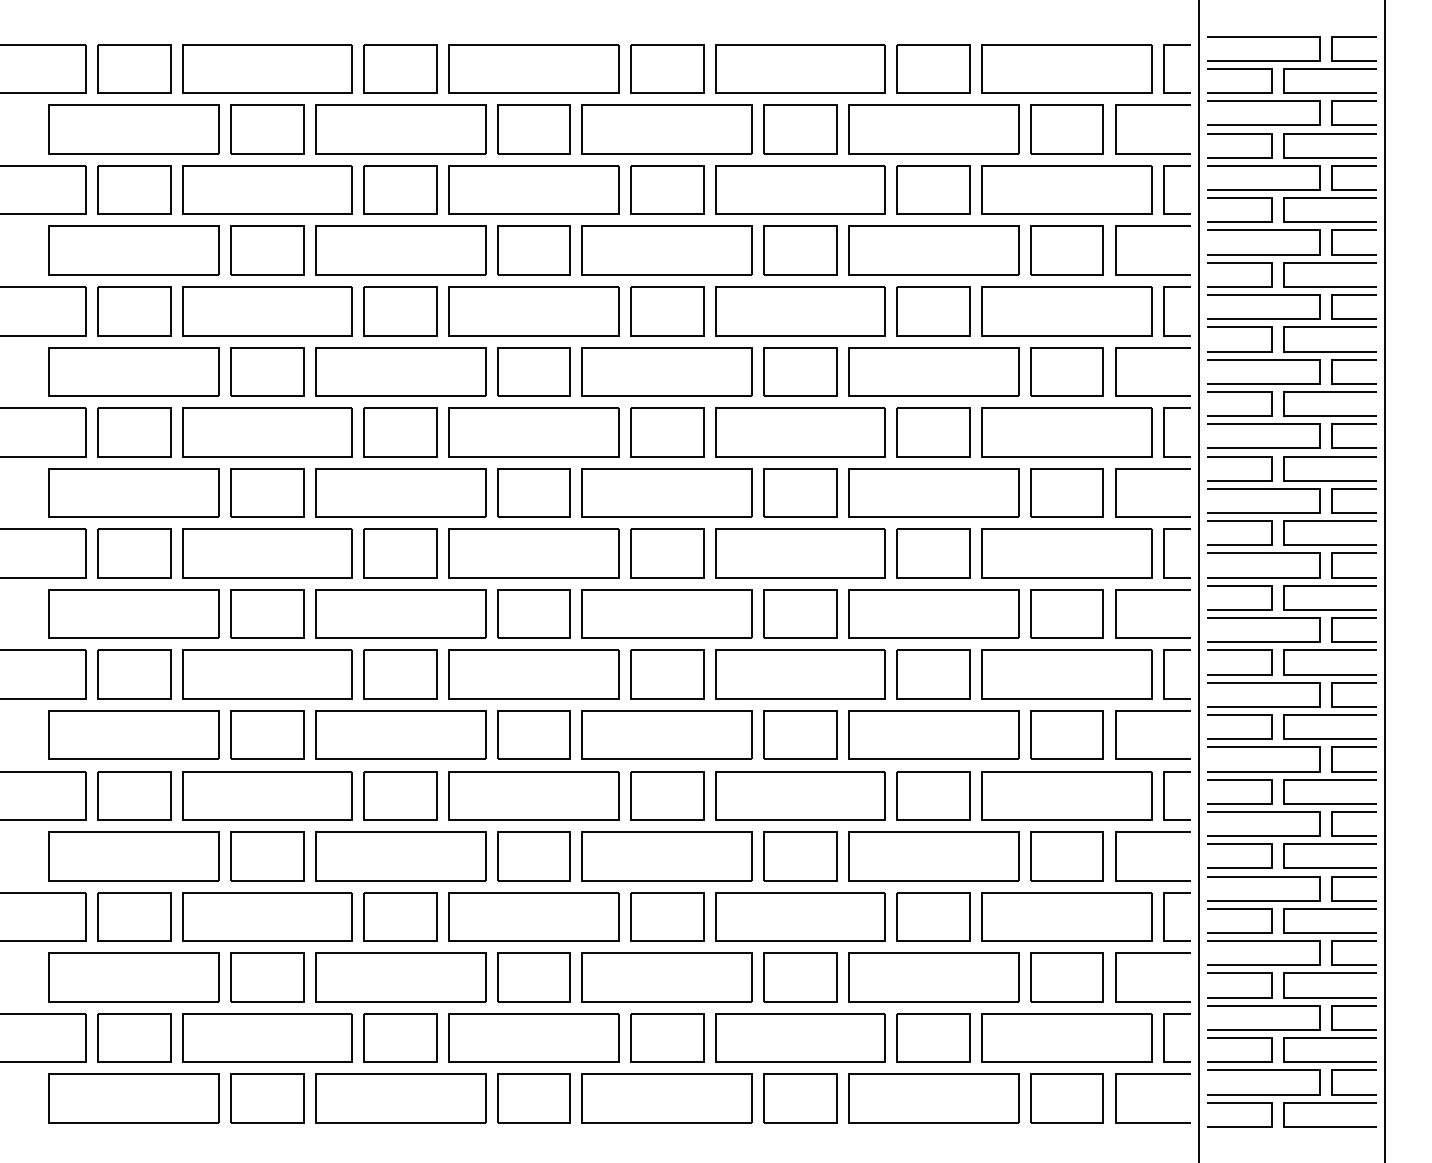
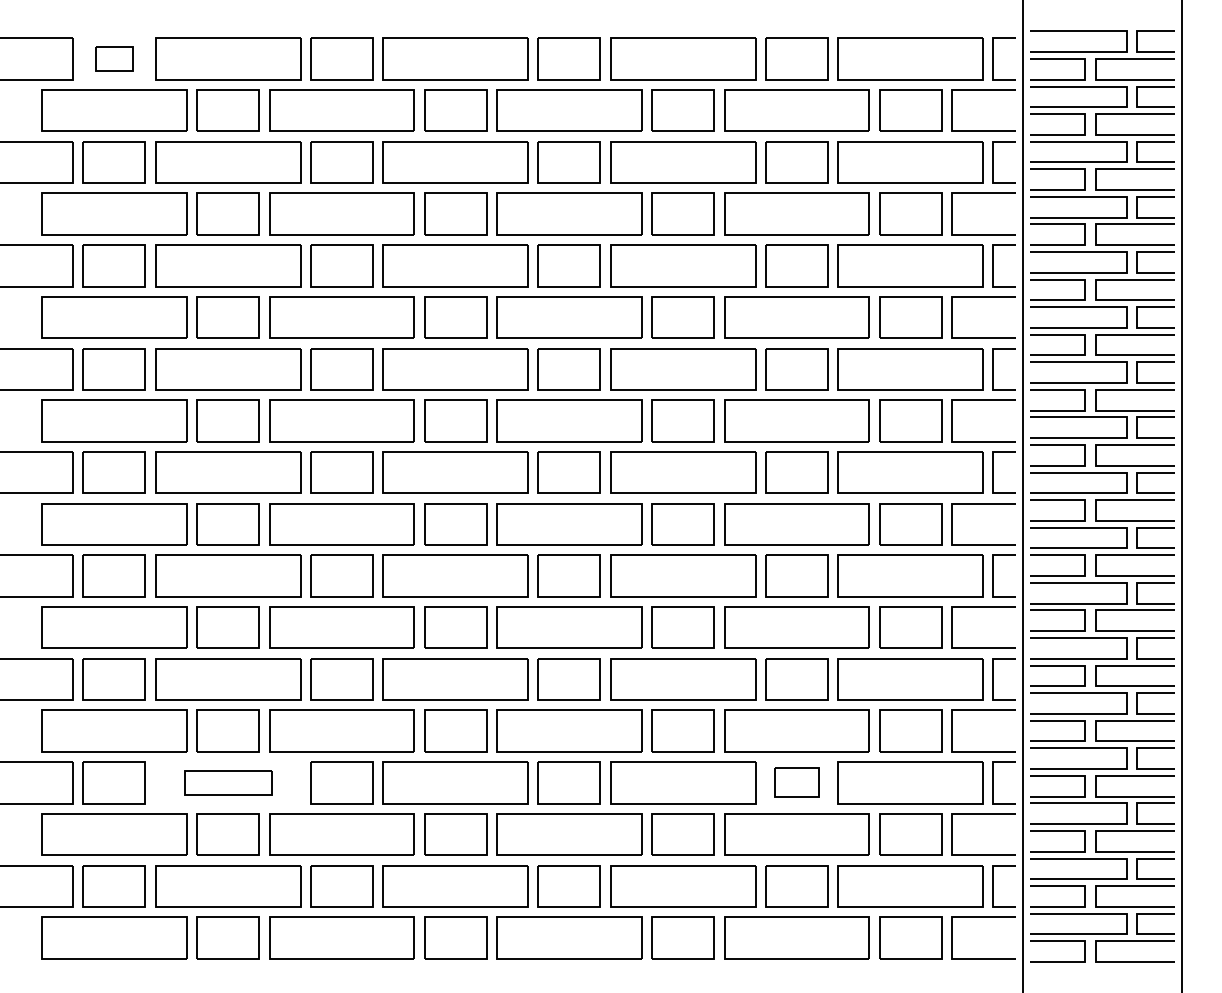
part: (133, 68) -> (113, 58), size x0.6
part: (267, 916) -> (228, 782), size x0.6
part: (933, 916) -> (796, 782), size x0.7

